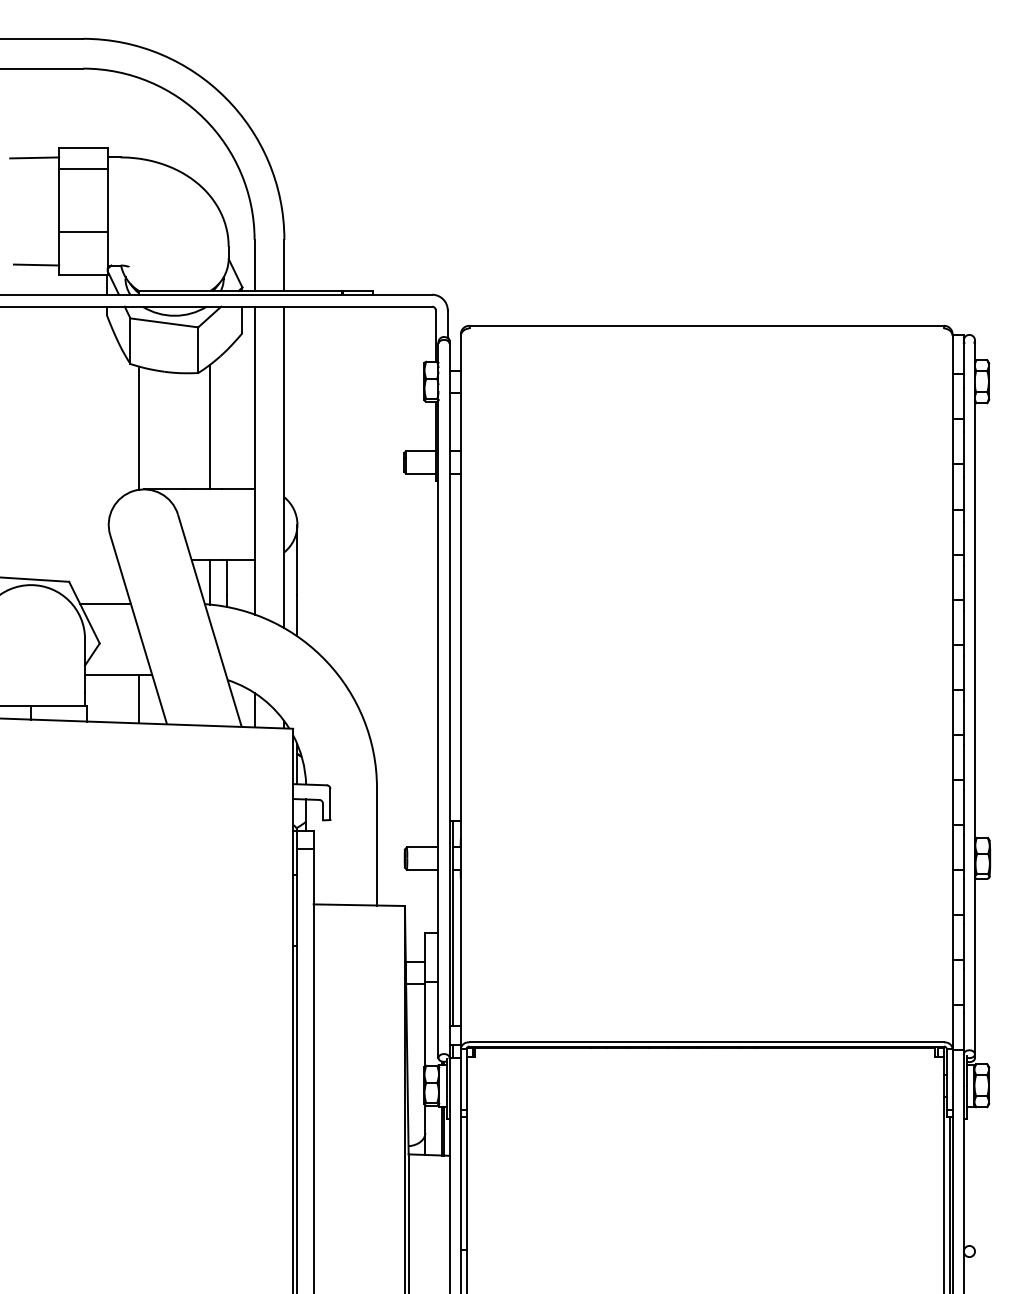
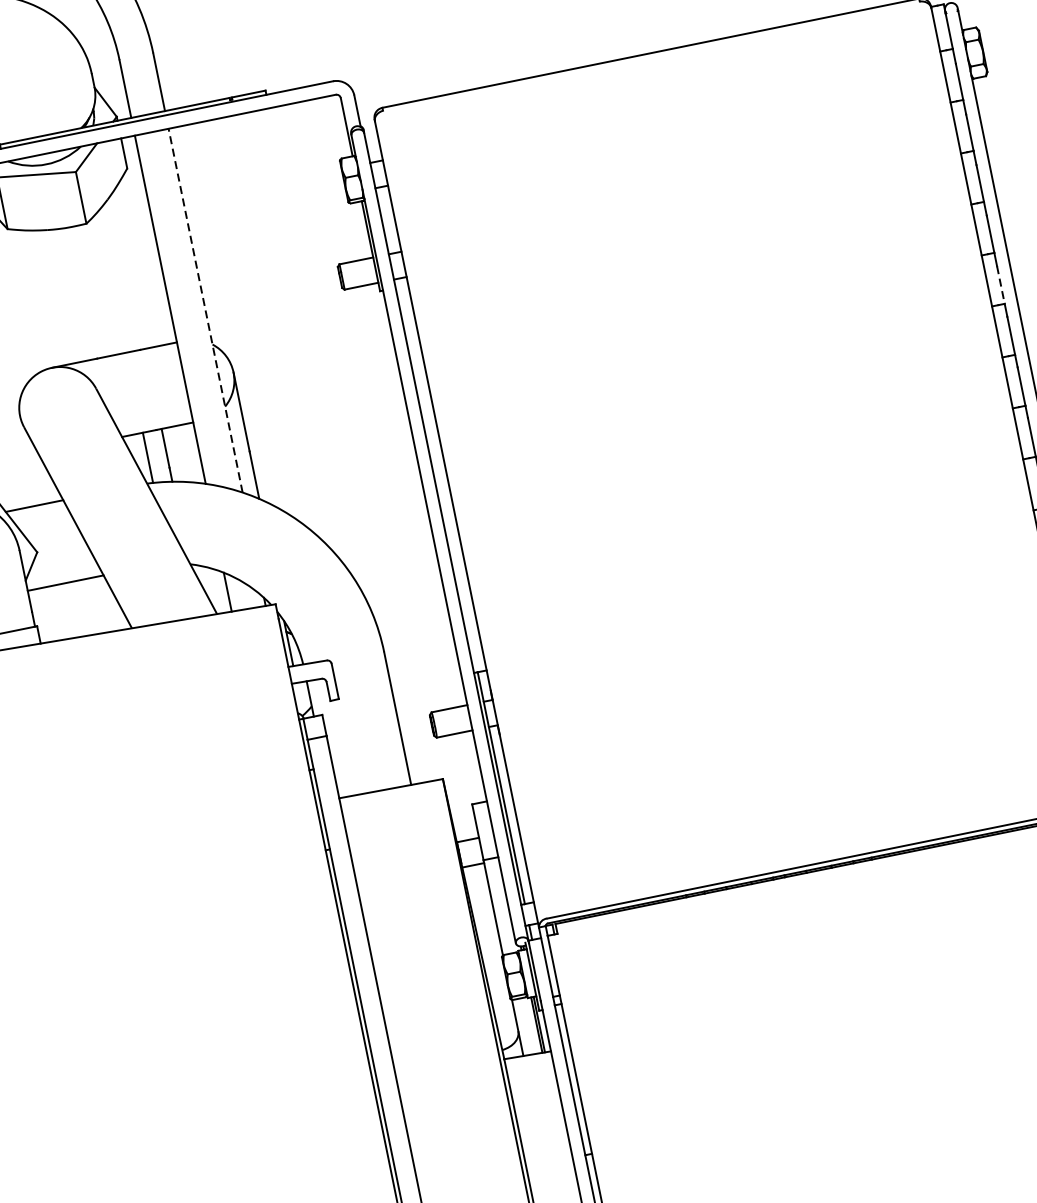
line: (210, 426) -> (112, 281), removed
line: (139, 427) -> (32, 298), removed
line: (284, 467) -> (205, 310), solid -> dashed
line: (963, 583) -> (1000, 285), solid -> dashed
line: (139, 698) -> (94, 605), removed

